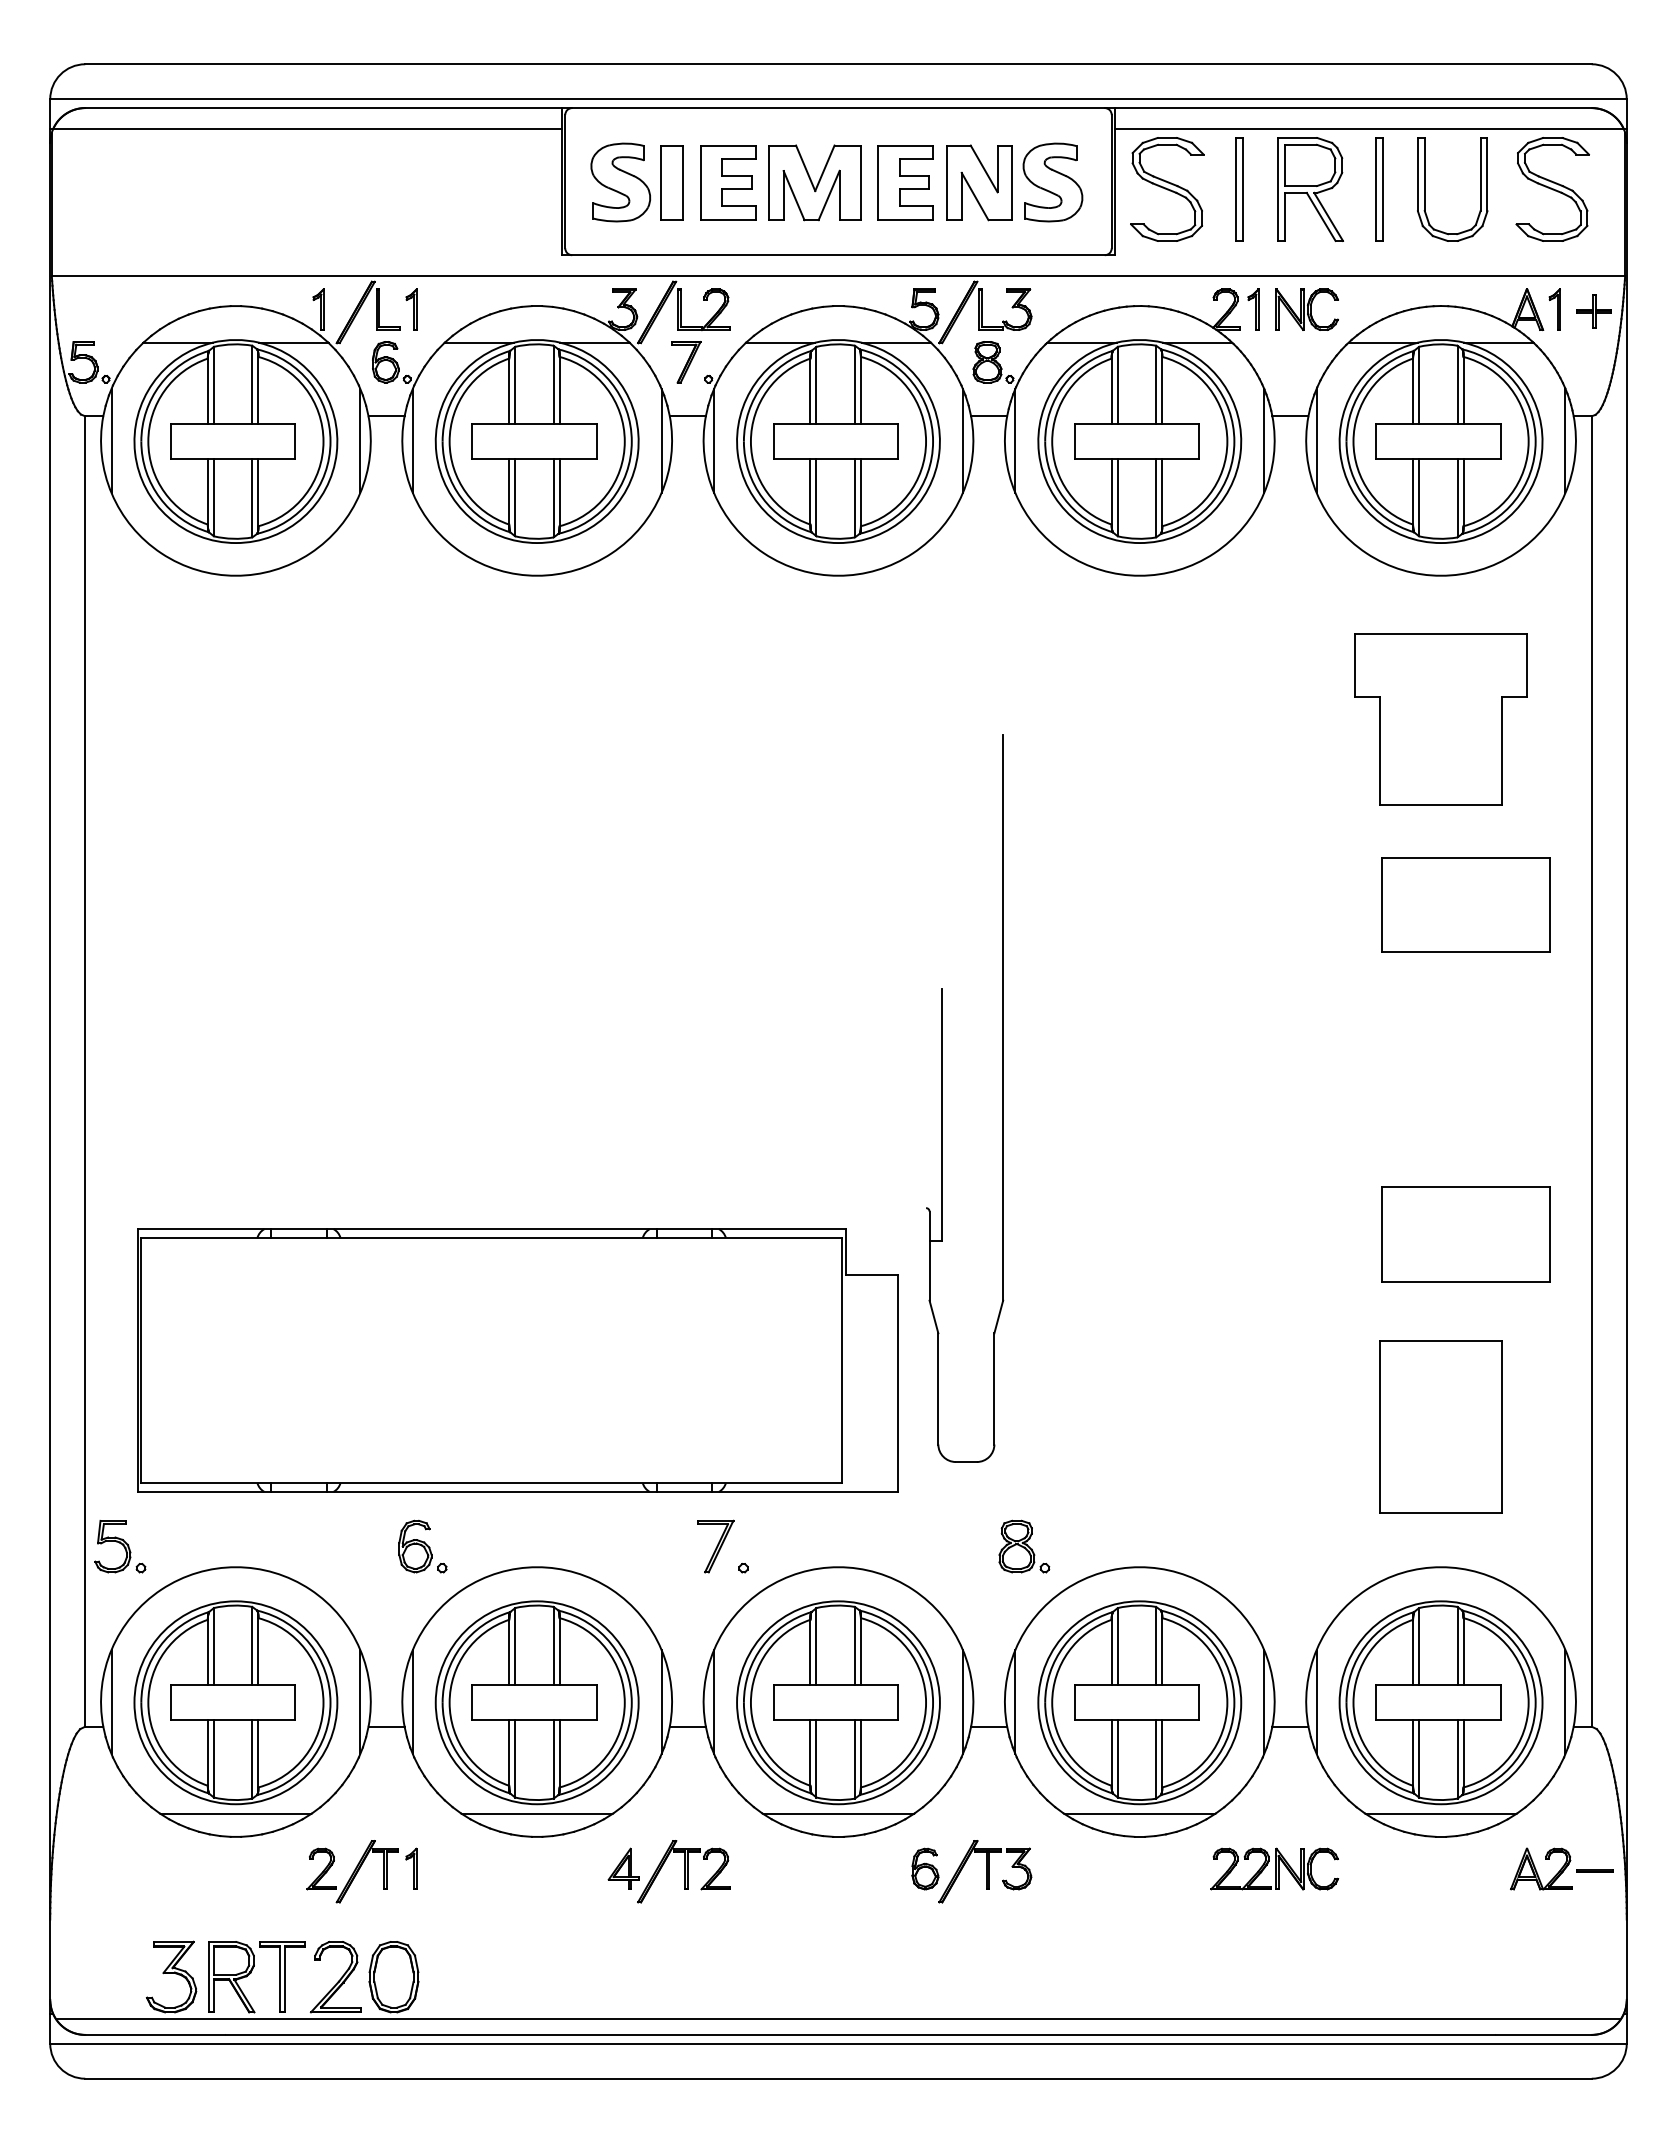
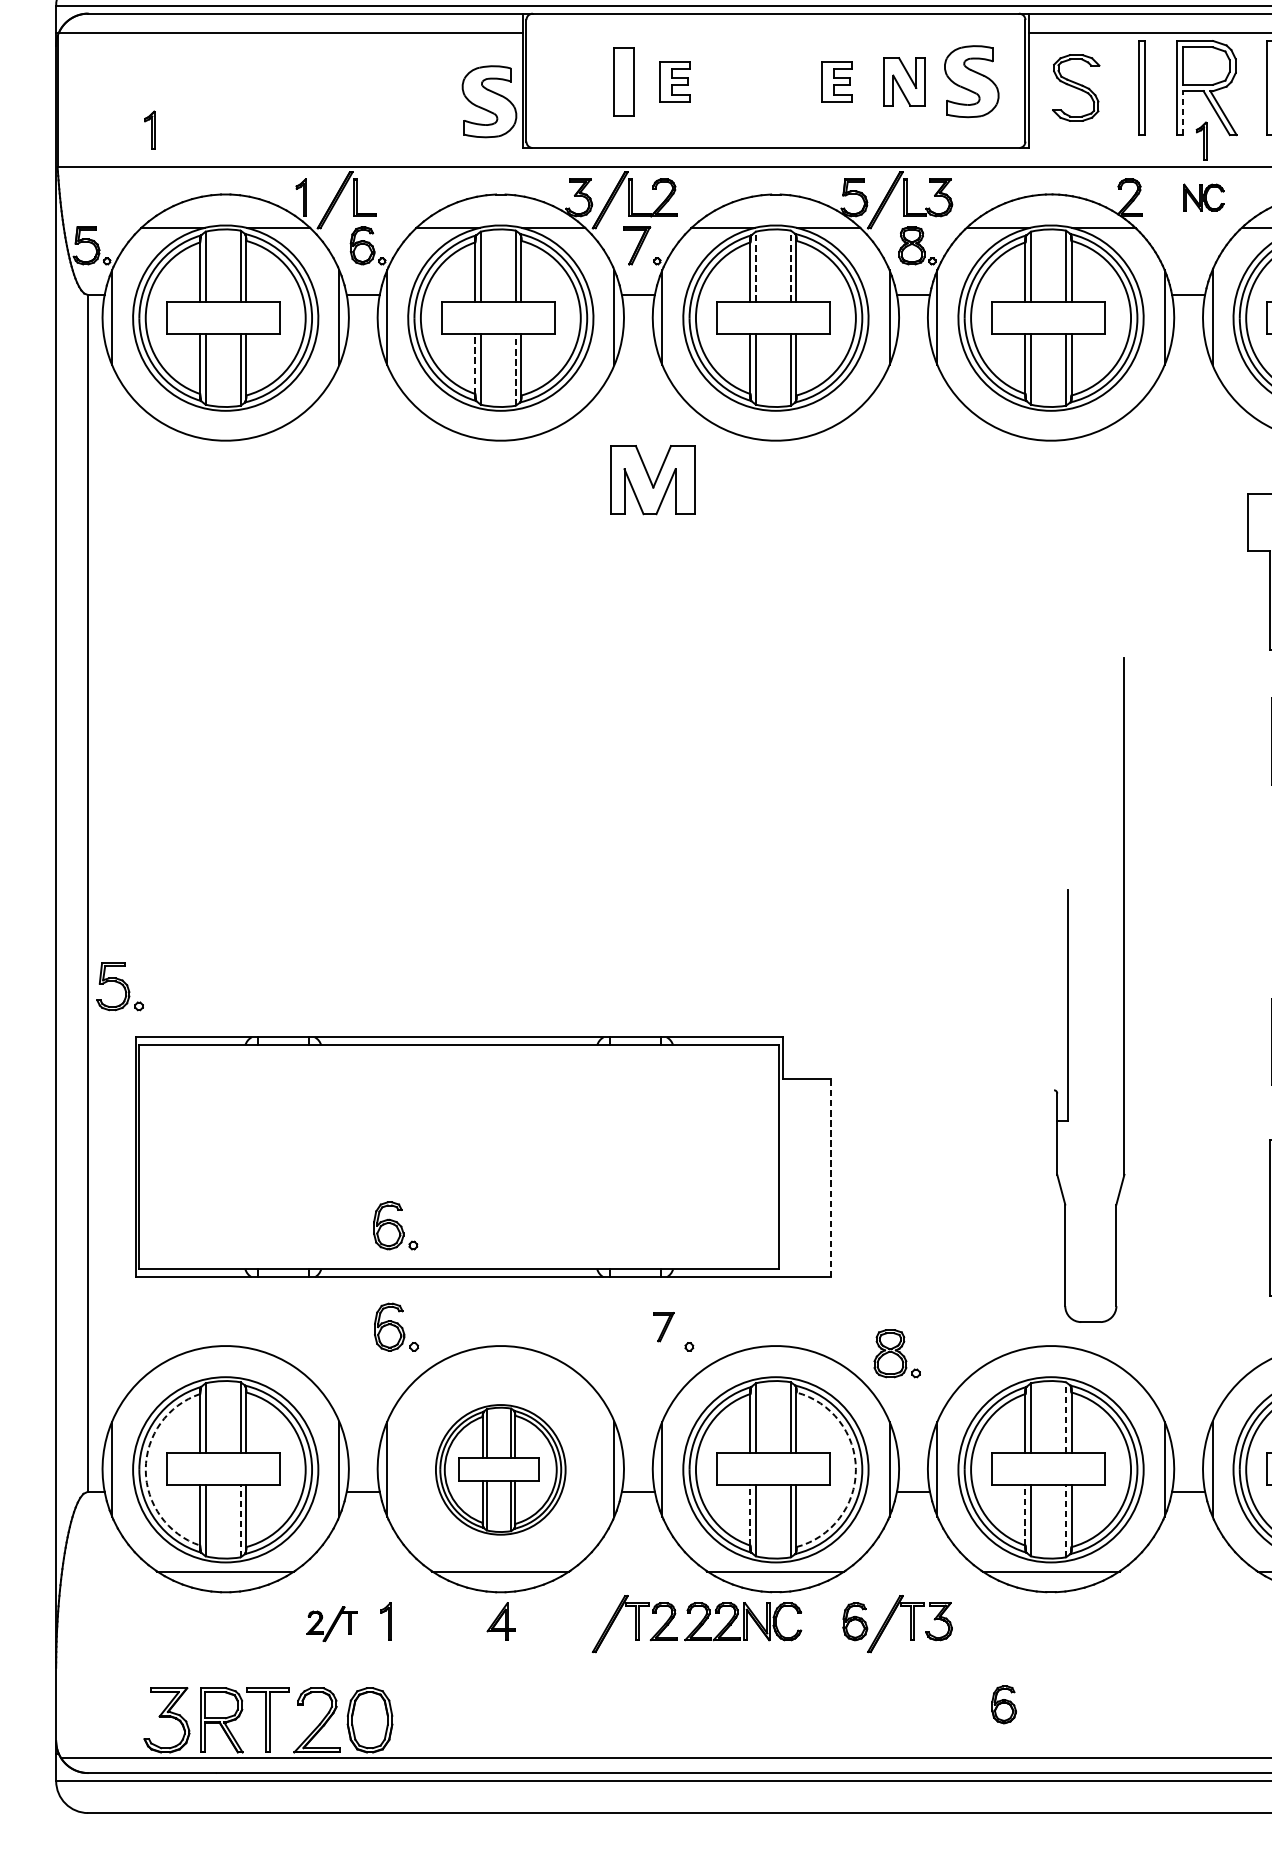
part: (620, 182) -> (489, 101), moved
part: (728, 182) -> (675, 81), size x0.6
part: (814, 182) -> (652, 479), moved
part: (905, 182) -> (837, 81), size x0.6
part: (979, 182) -> (904, 81), size x0.7
part: (1167, 189) -> (1076, 88), size x0.7
line: (1284, 216) -> (1183, 112), solid -> dashed
part: (411, 309) -> (149, 130), moved
part: (1253, 309) -> (1201, 140), moved
part: (1306, 309) -> (1203, 197), size x0.7
line: (816, 384) -> (755, 266), solid -> dashed
line: (854, 384) -> (790, 266), solid -> dashed
line: (509, 491) -> (475, 363), solid -> dashed
line: (553, 497) -> (515, 369), solid -> dashed
part: (942, 1098) -> (1069, 990), moved
line: (898, 1383) -> (830, 1178), solid -> dashed
part: (421, 1435) -> (395, 1225), added
part: (120, 1546) -> (120, 986), moved
part: (715, 1546) -> (663, 1327), size x0.6
part: (1024, 1546) -> (897, 1353), moved
line: (1156, 1645) -> (1066, 1417), solid -> dashed
arc: (148, 1702) -> (145, 1469), solid -> dashed
part: (536, 1702) -> (500, 1469), size x0.7
arc: (926, 1702) -> (856, 1469), solid -> dashed
line: (810, 1752) -> (750, 1515), solid -> dashed
line: (1111, 1752) -> (1025, 1515), solid -> dashed
line: (252, 1758) -> (240, 1520), solid -> dashed
line: (1156, 1758) -> (1066, 1520), solid -> dashed
part: (623, 1868) -> (501, 1621), moved
part: (1274, 1868) -> (743, 1621), moved
part: (352, 1871) -> (332, 1623), size x0.6
part: (1088, 1959) -> (1004, 1704), added

